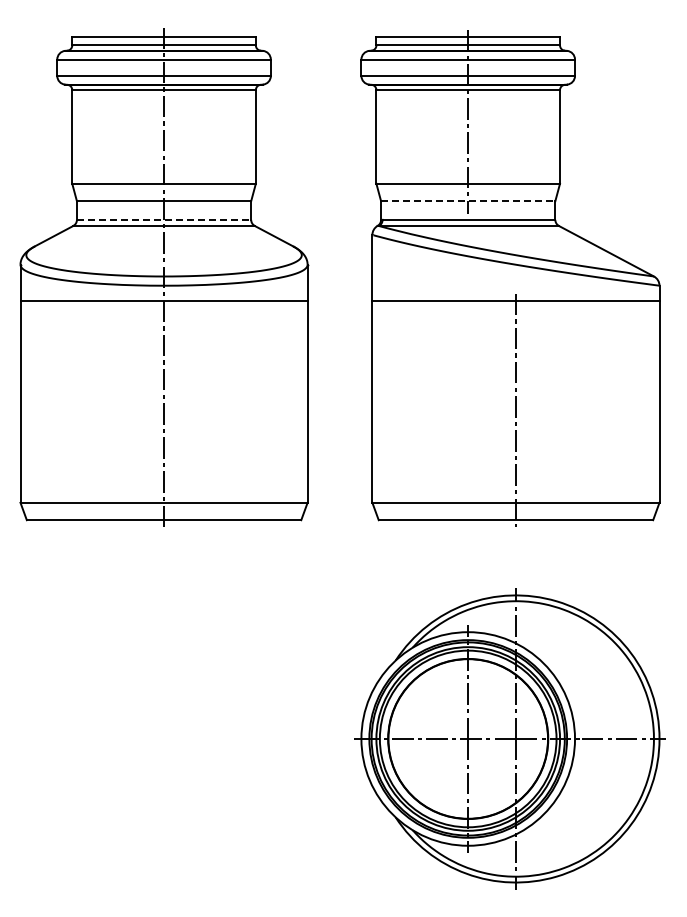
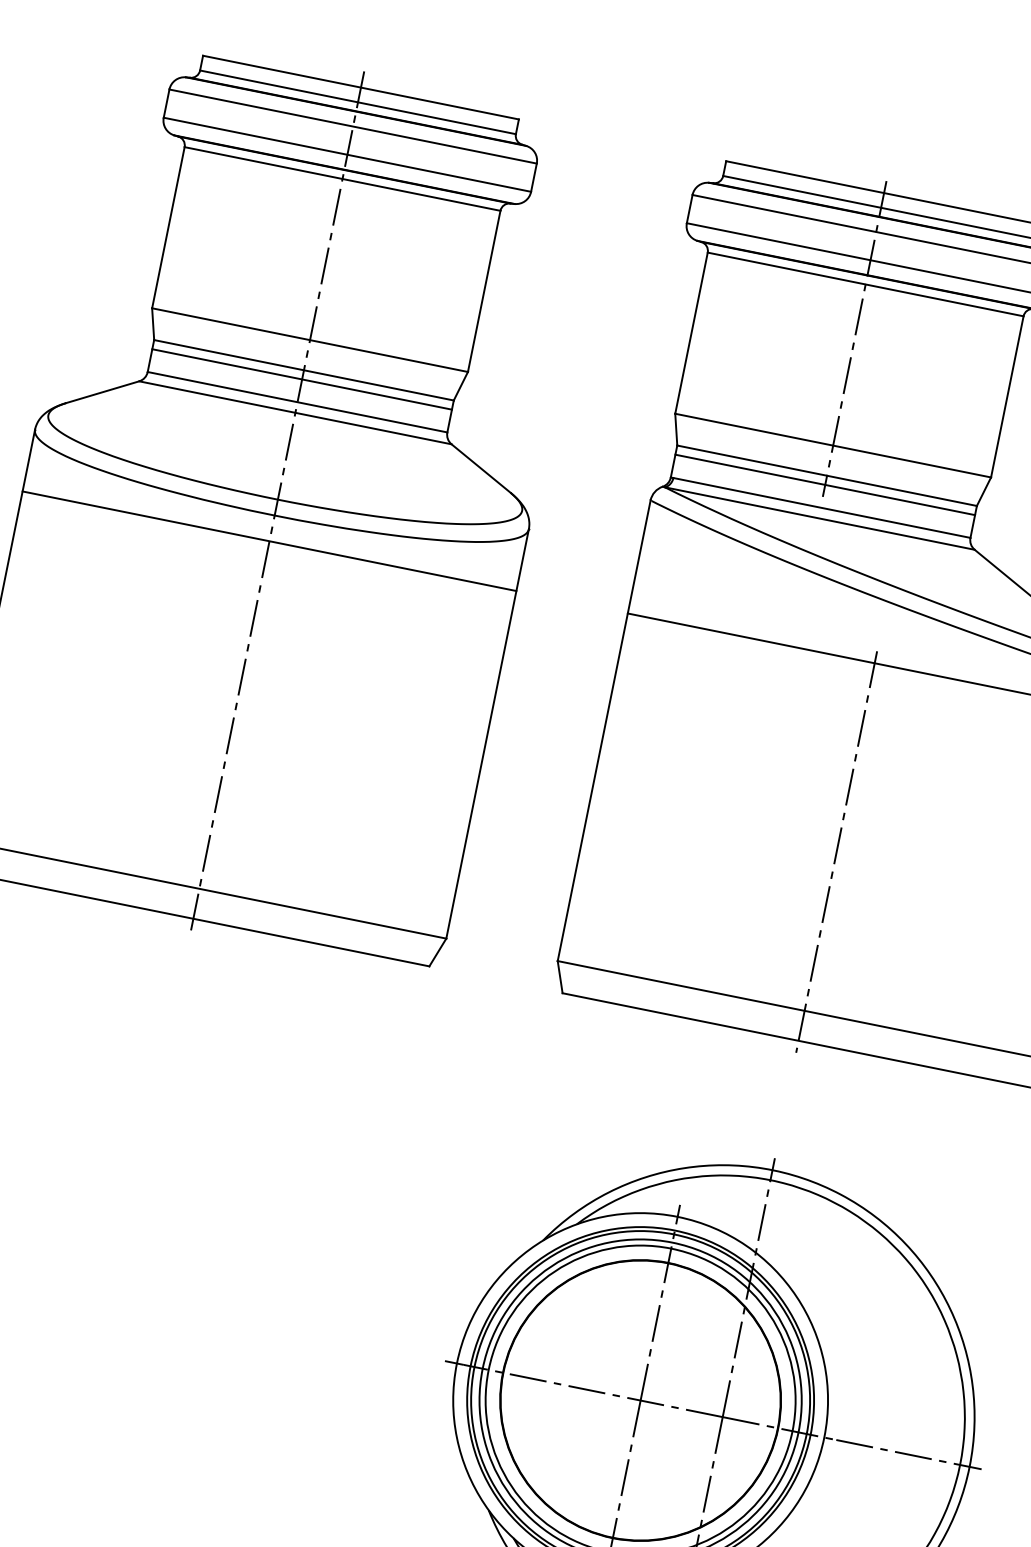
line: (468, 201) -> (827, 476), dashed -> solid
line: (163, 206) -> (301, 379), added
line: (468, 206) -> (825, 484), added
line: (164, 219) -> (298, 401), dashed -> solid

